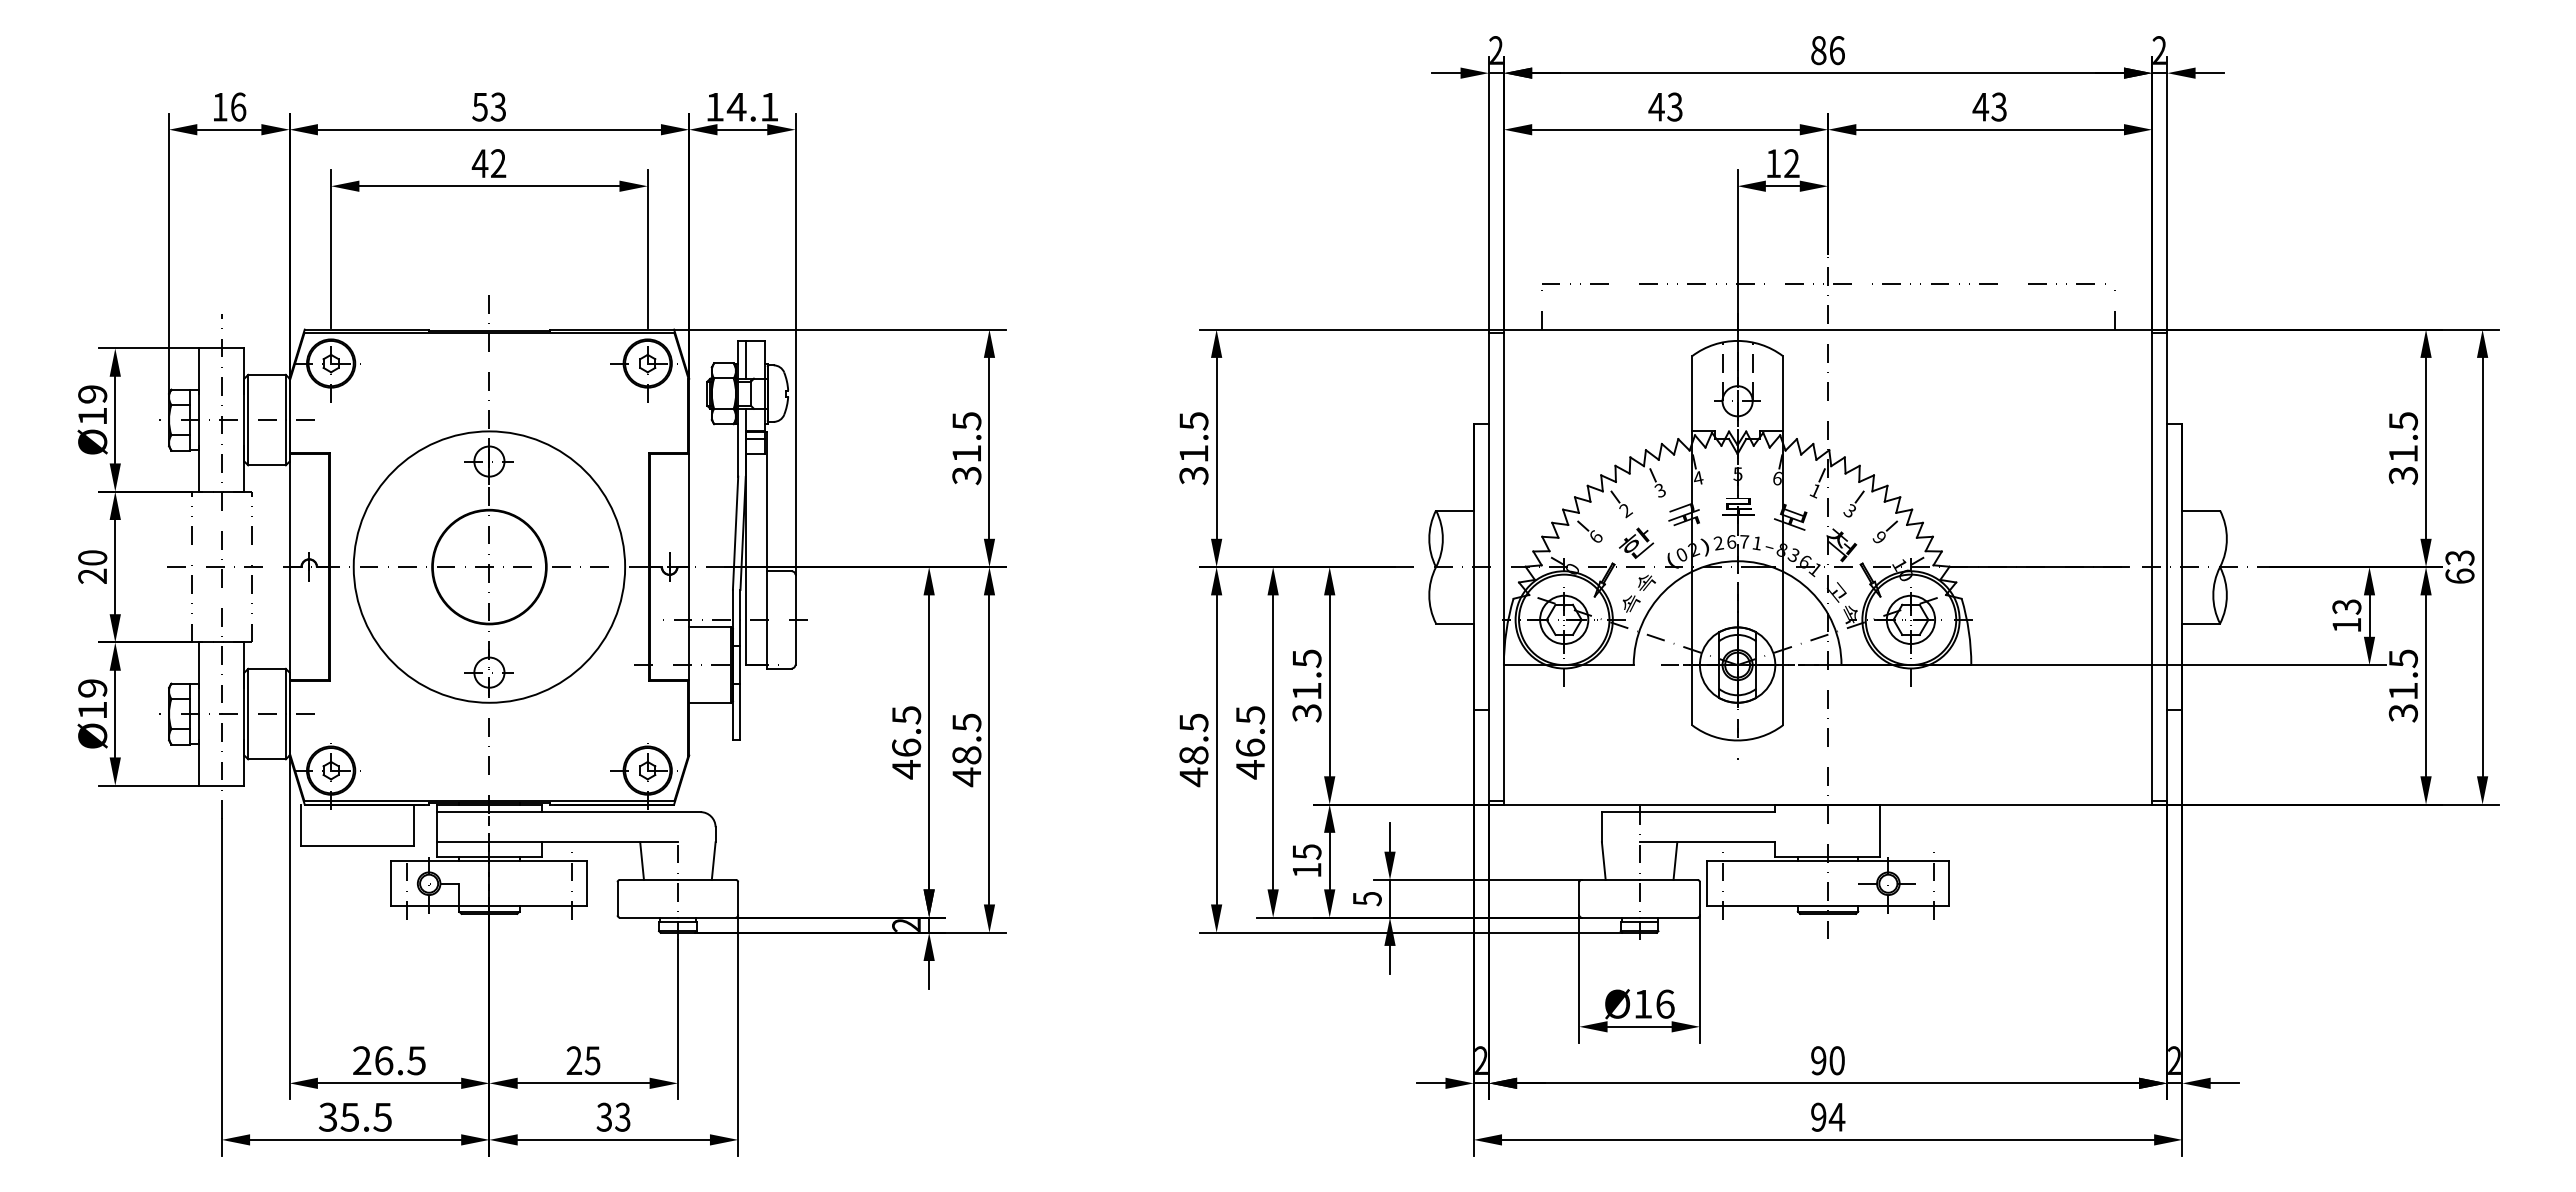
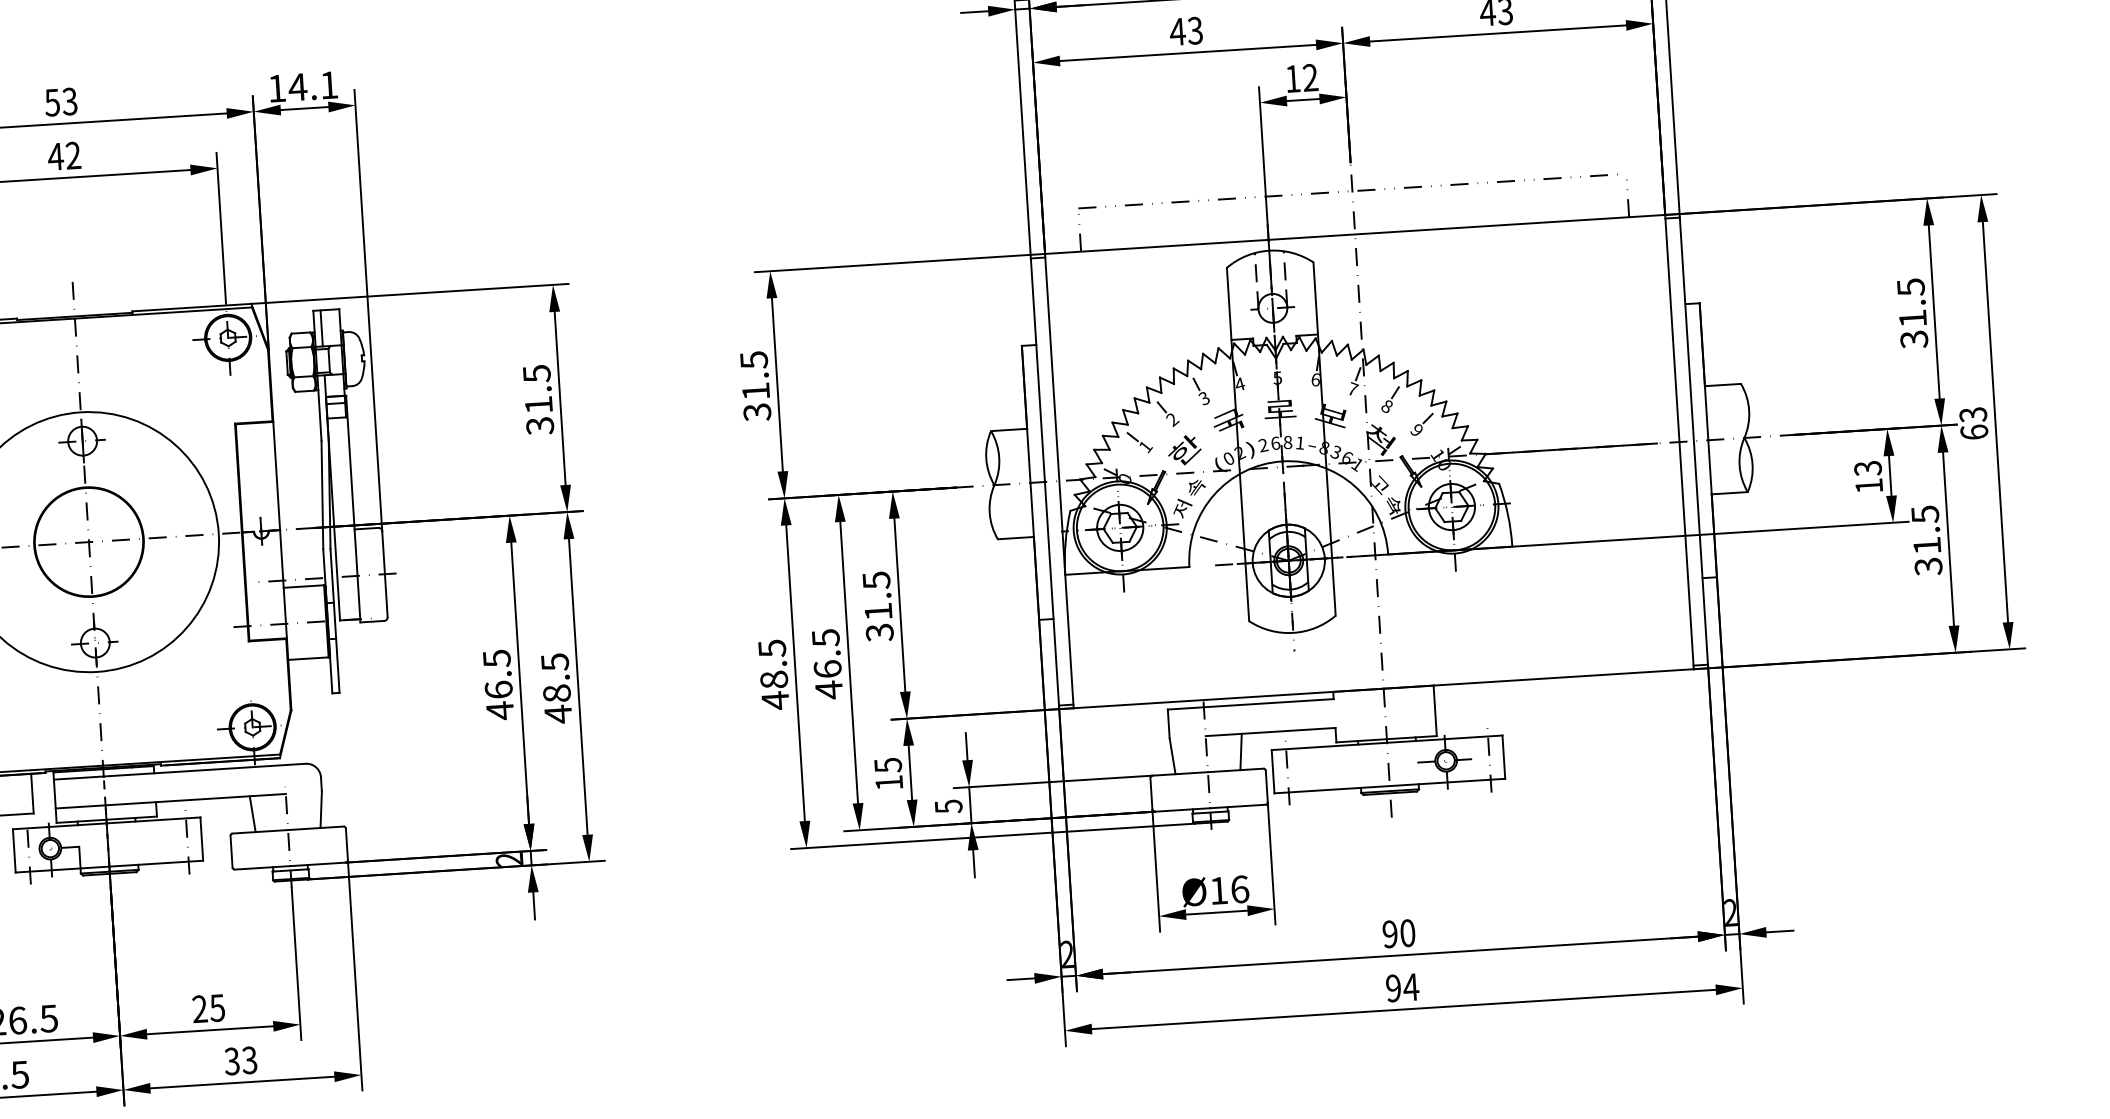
text: (1815, 490) -> (1352, 389), 1 -> 7
text: (1849, 510) -> (1386, 406), 3 -> 8
text: (1596, 536) -> (1146, 446), 6 -> 1
text: (1744, 541) -> (1287, 442), 7 -> 8
text: (1630, 603) -> (1182, 508), 속 -> 저

